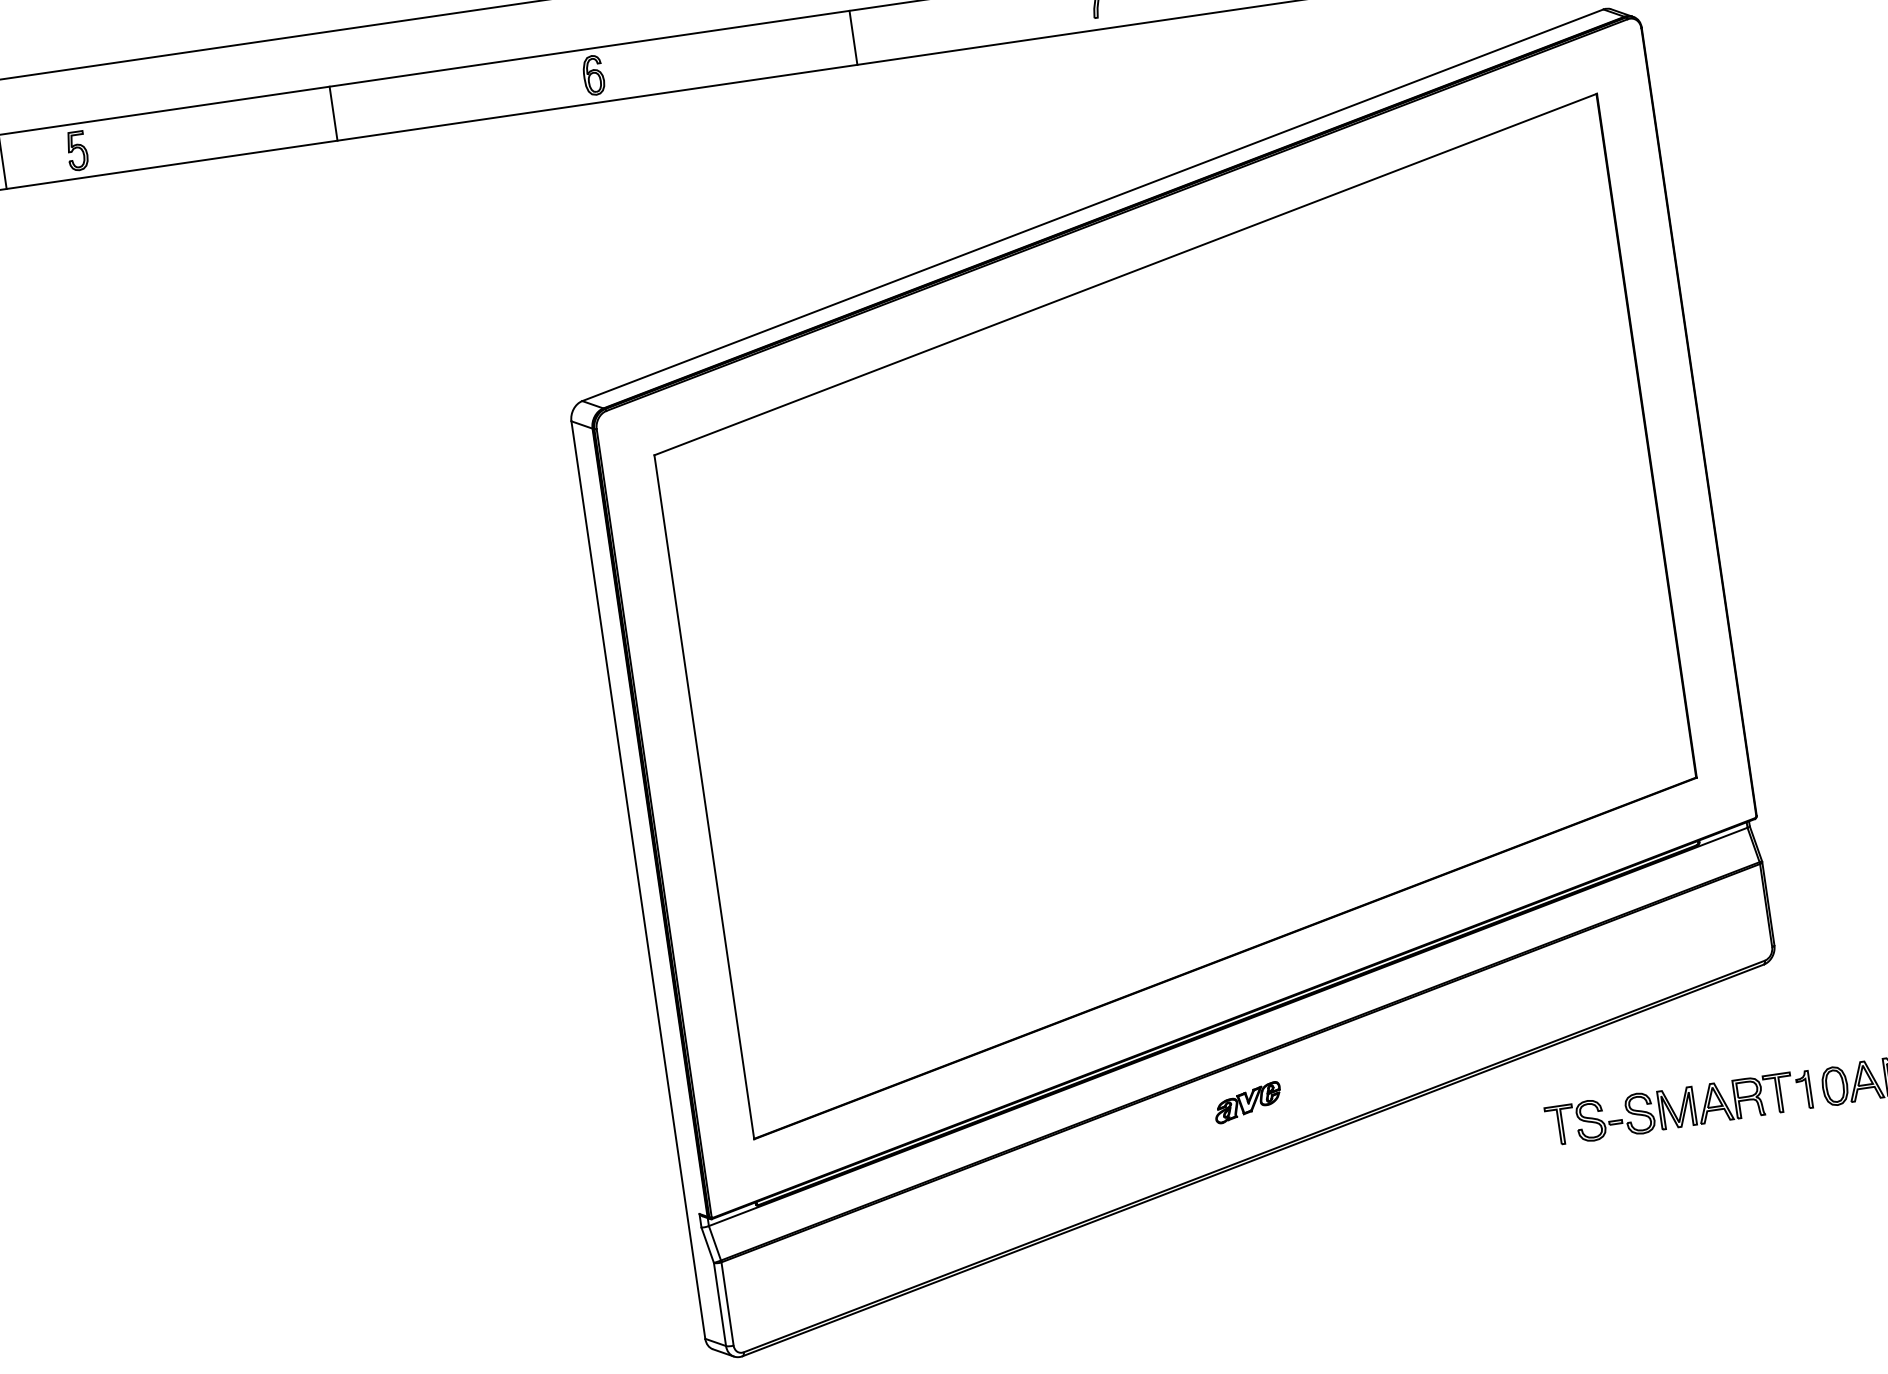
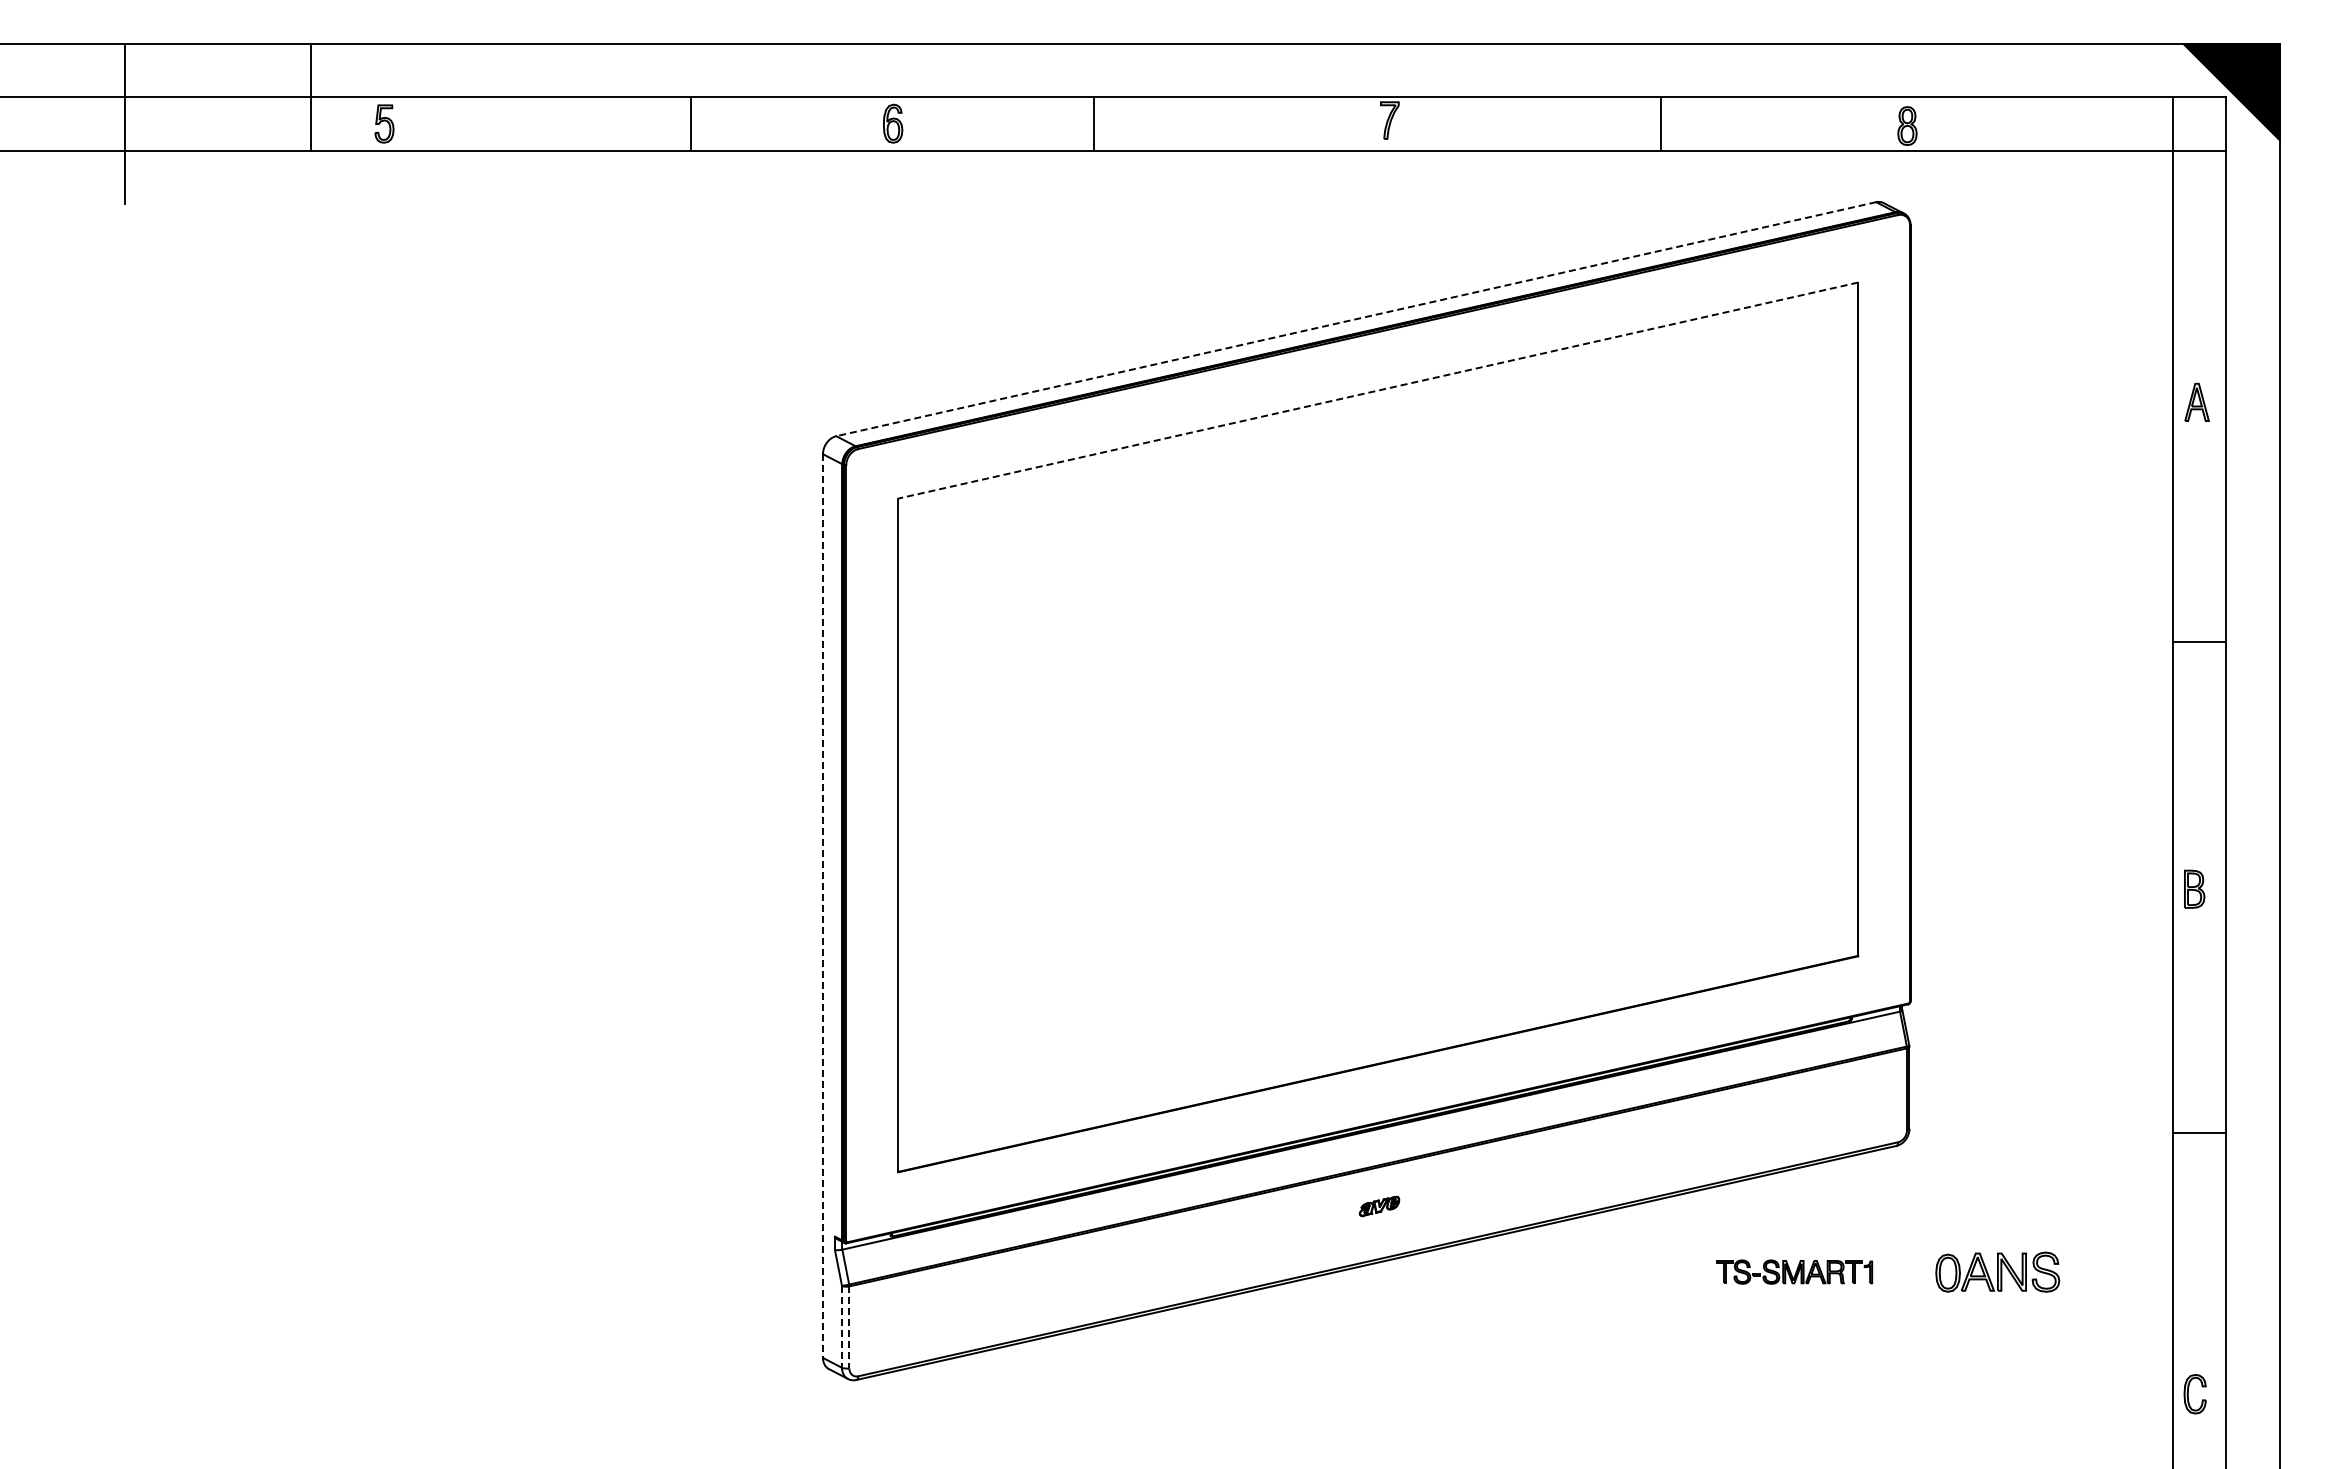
line: (852, 37) -> (1093, 123), moved
line: (333, 113) -> (690, 123), moved
line: (1093, 205) -> (1356, 319), solid -> dashed
line: (1126, 274) -> (1378, 390), solid -> dashed
line: (637, 880) -> (822, 906), solid -> dashed
part: (1247, 1102) -> (1379, 1206), size x0.6
part: (1678, 1107) -> (1794, 1271), size x0.6
line: (719, 1304) -> (841, 1326), solid -> dashed
line: (727, 1304) -> (849, 1327), solid -> dashed

